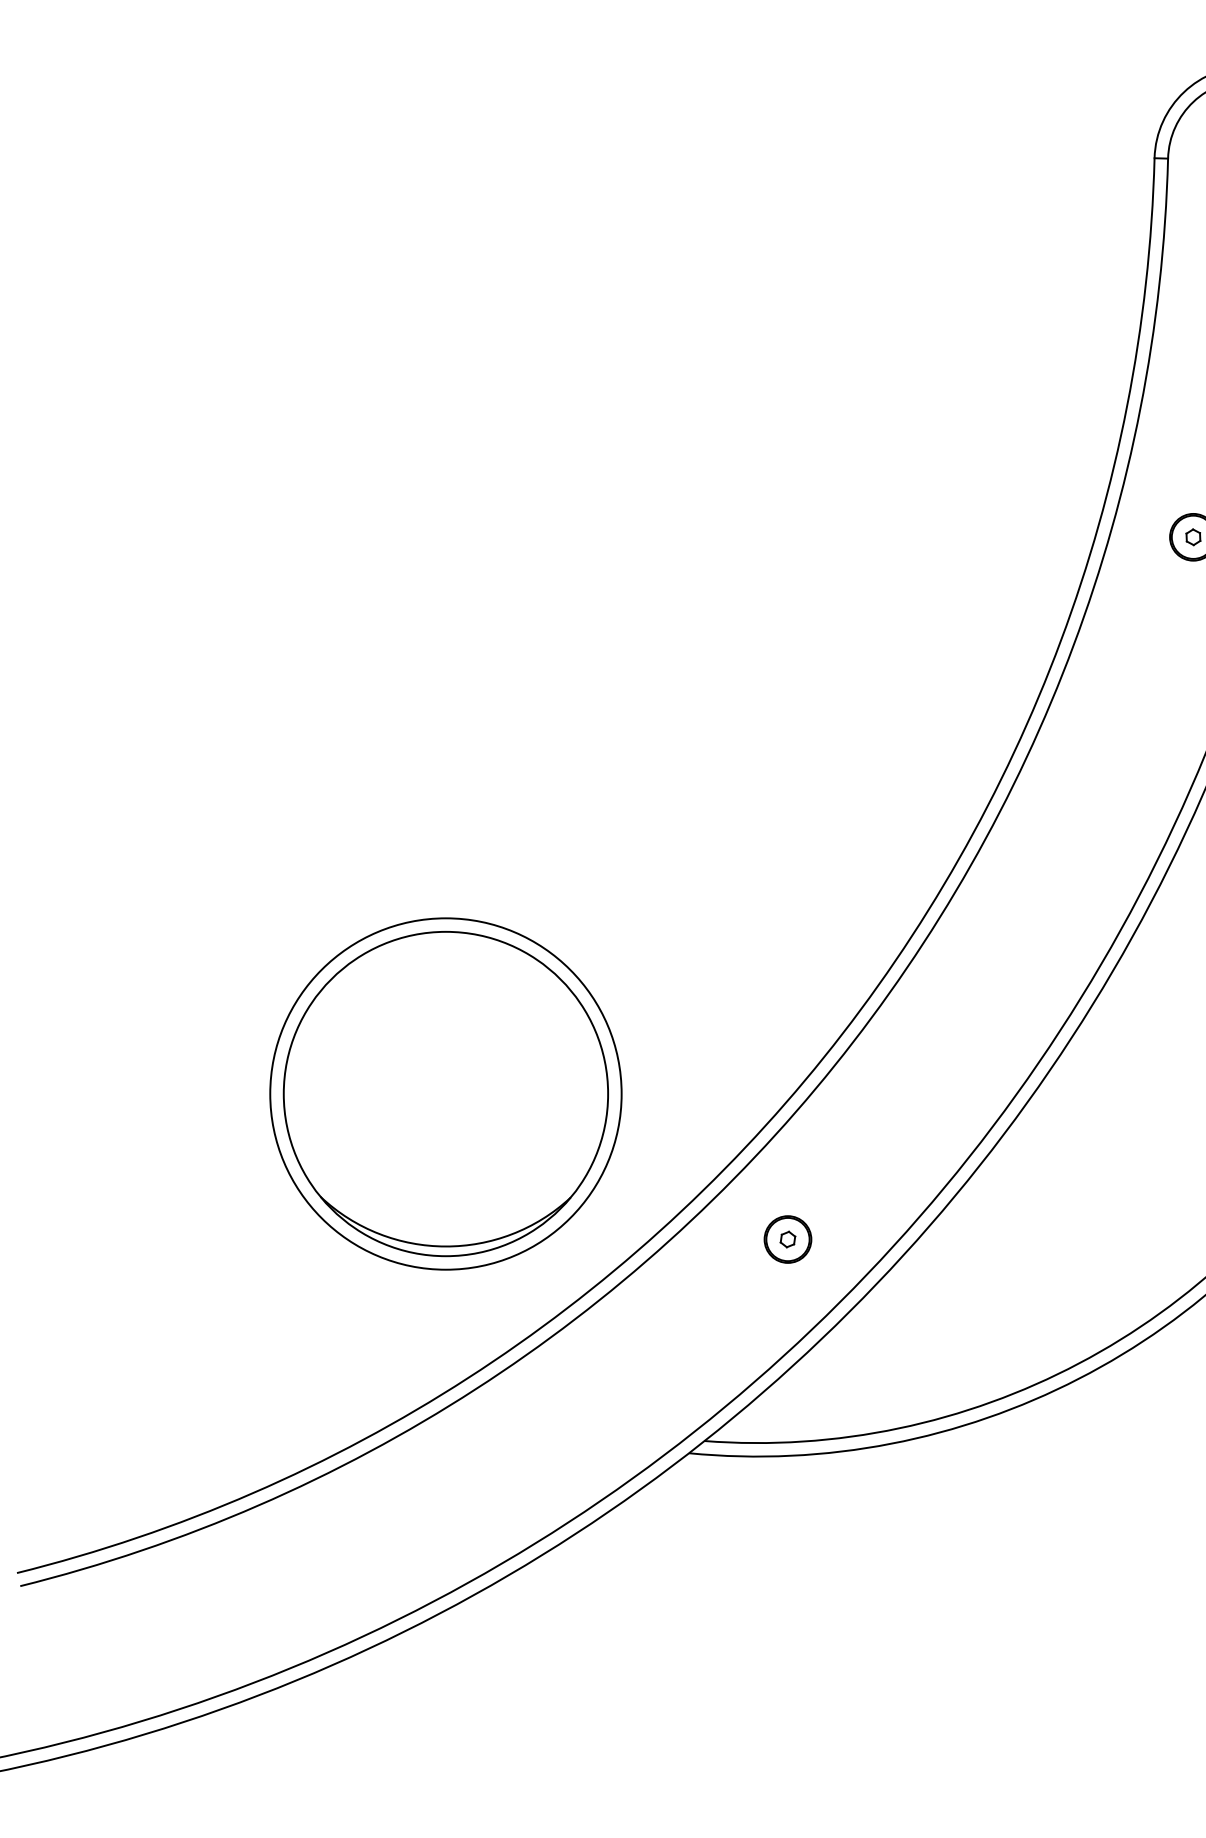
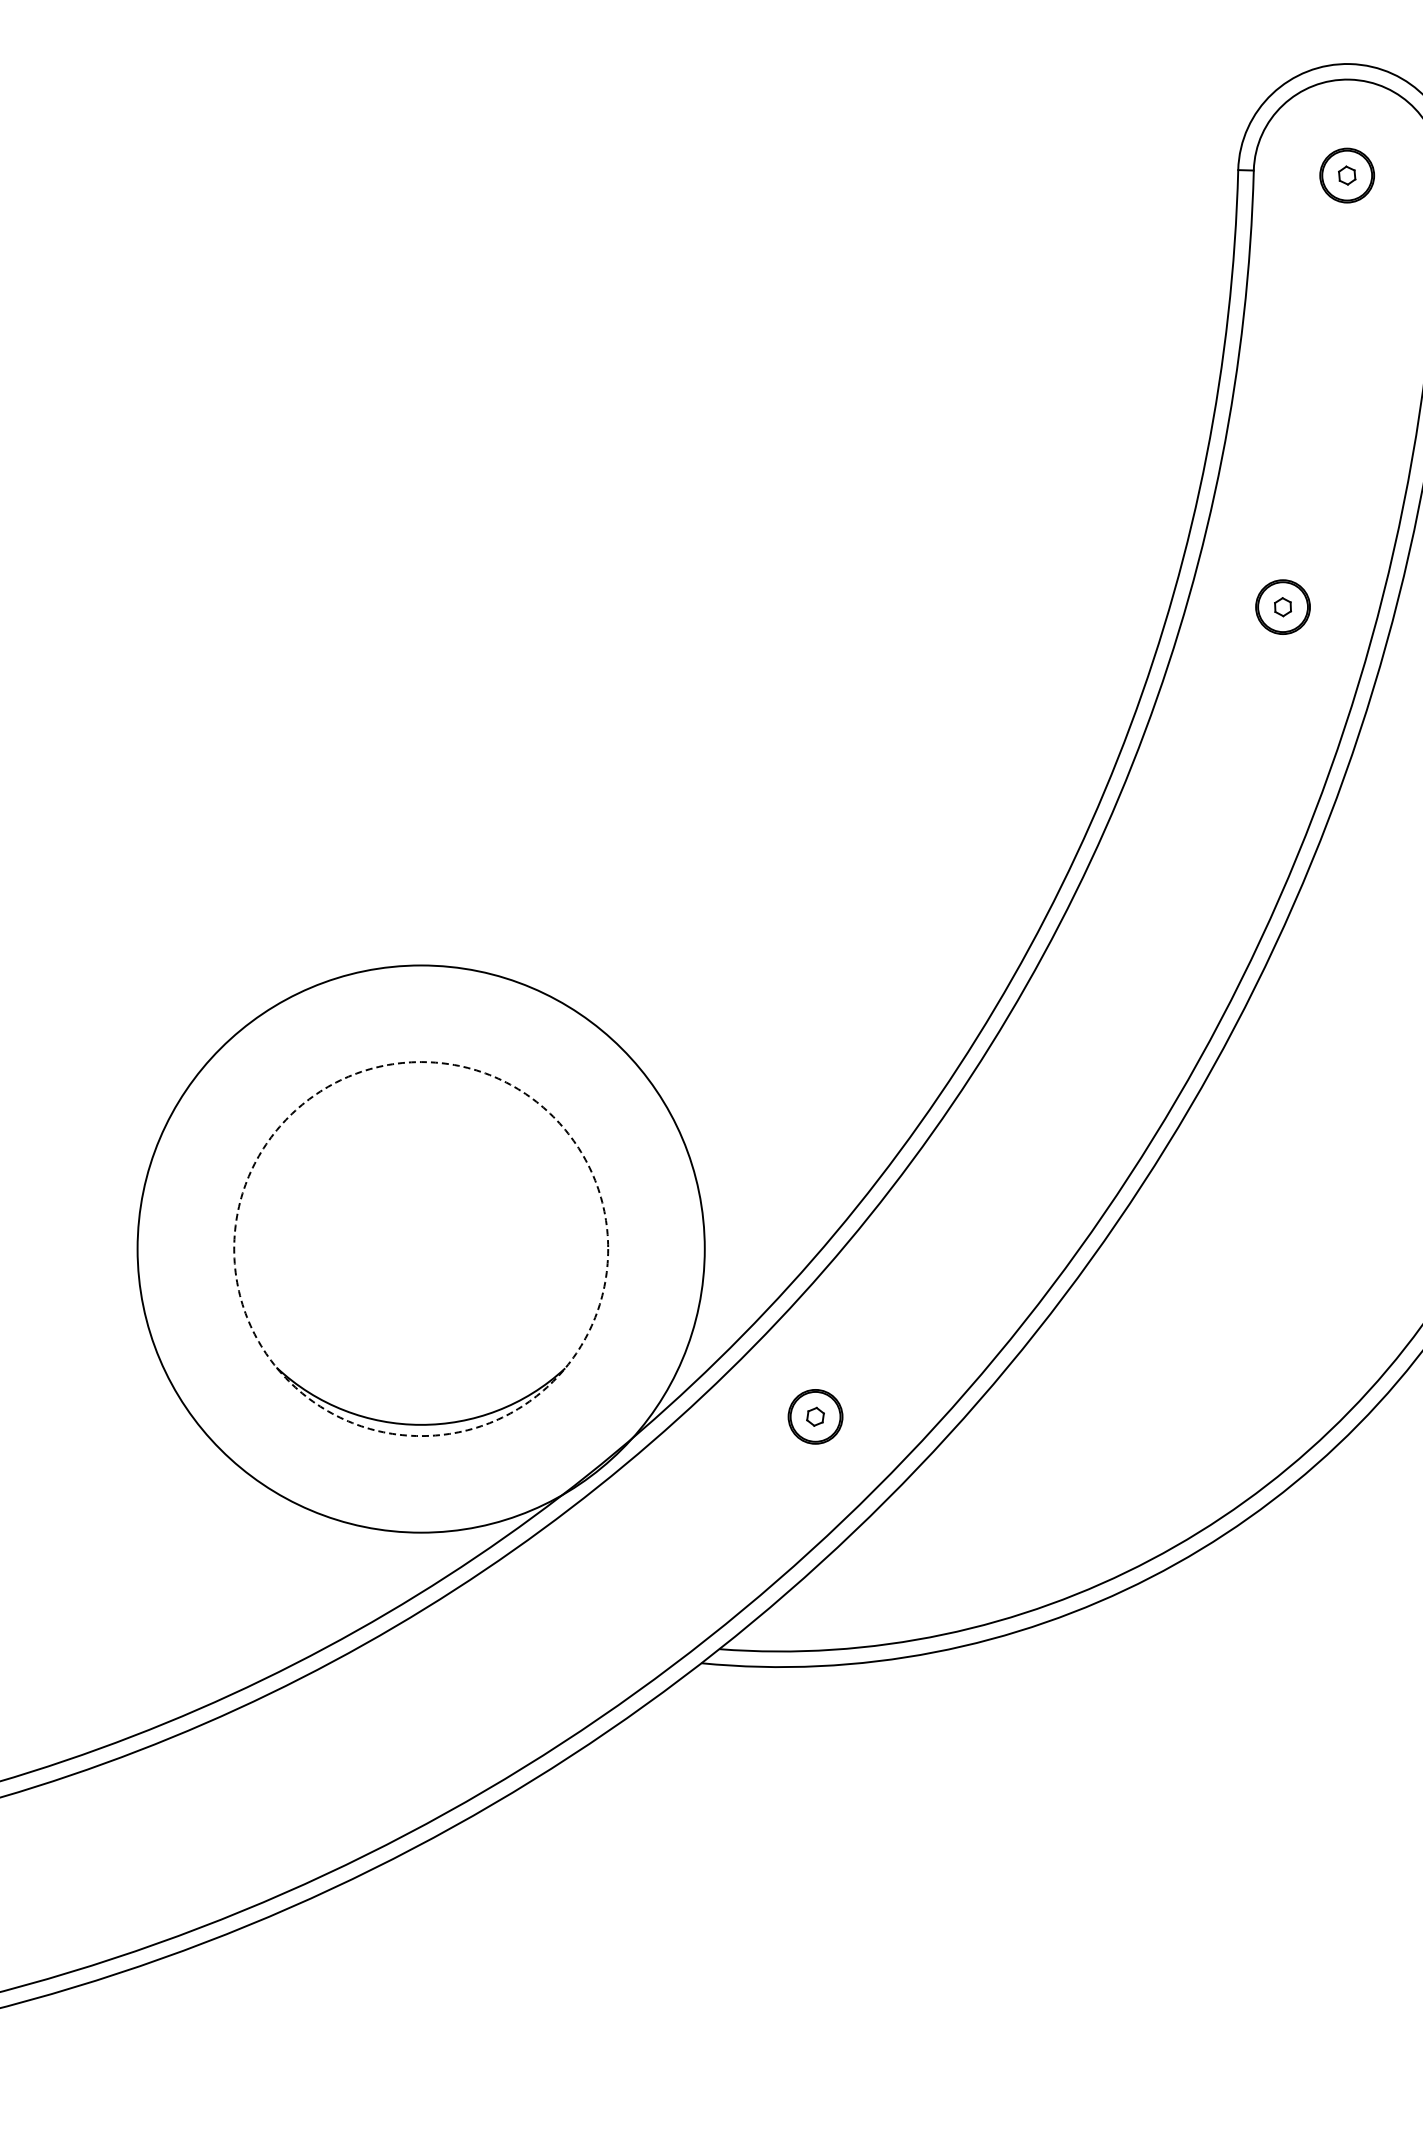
circle: (445, 1093) -> (420, 1248), size x1.4
circle: (446, 1094) -> (421, 1249), solid -> dashed

